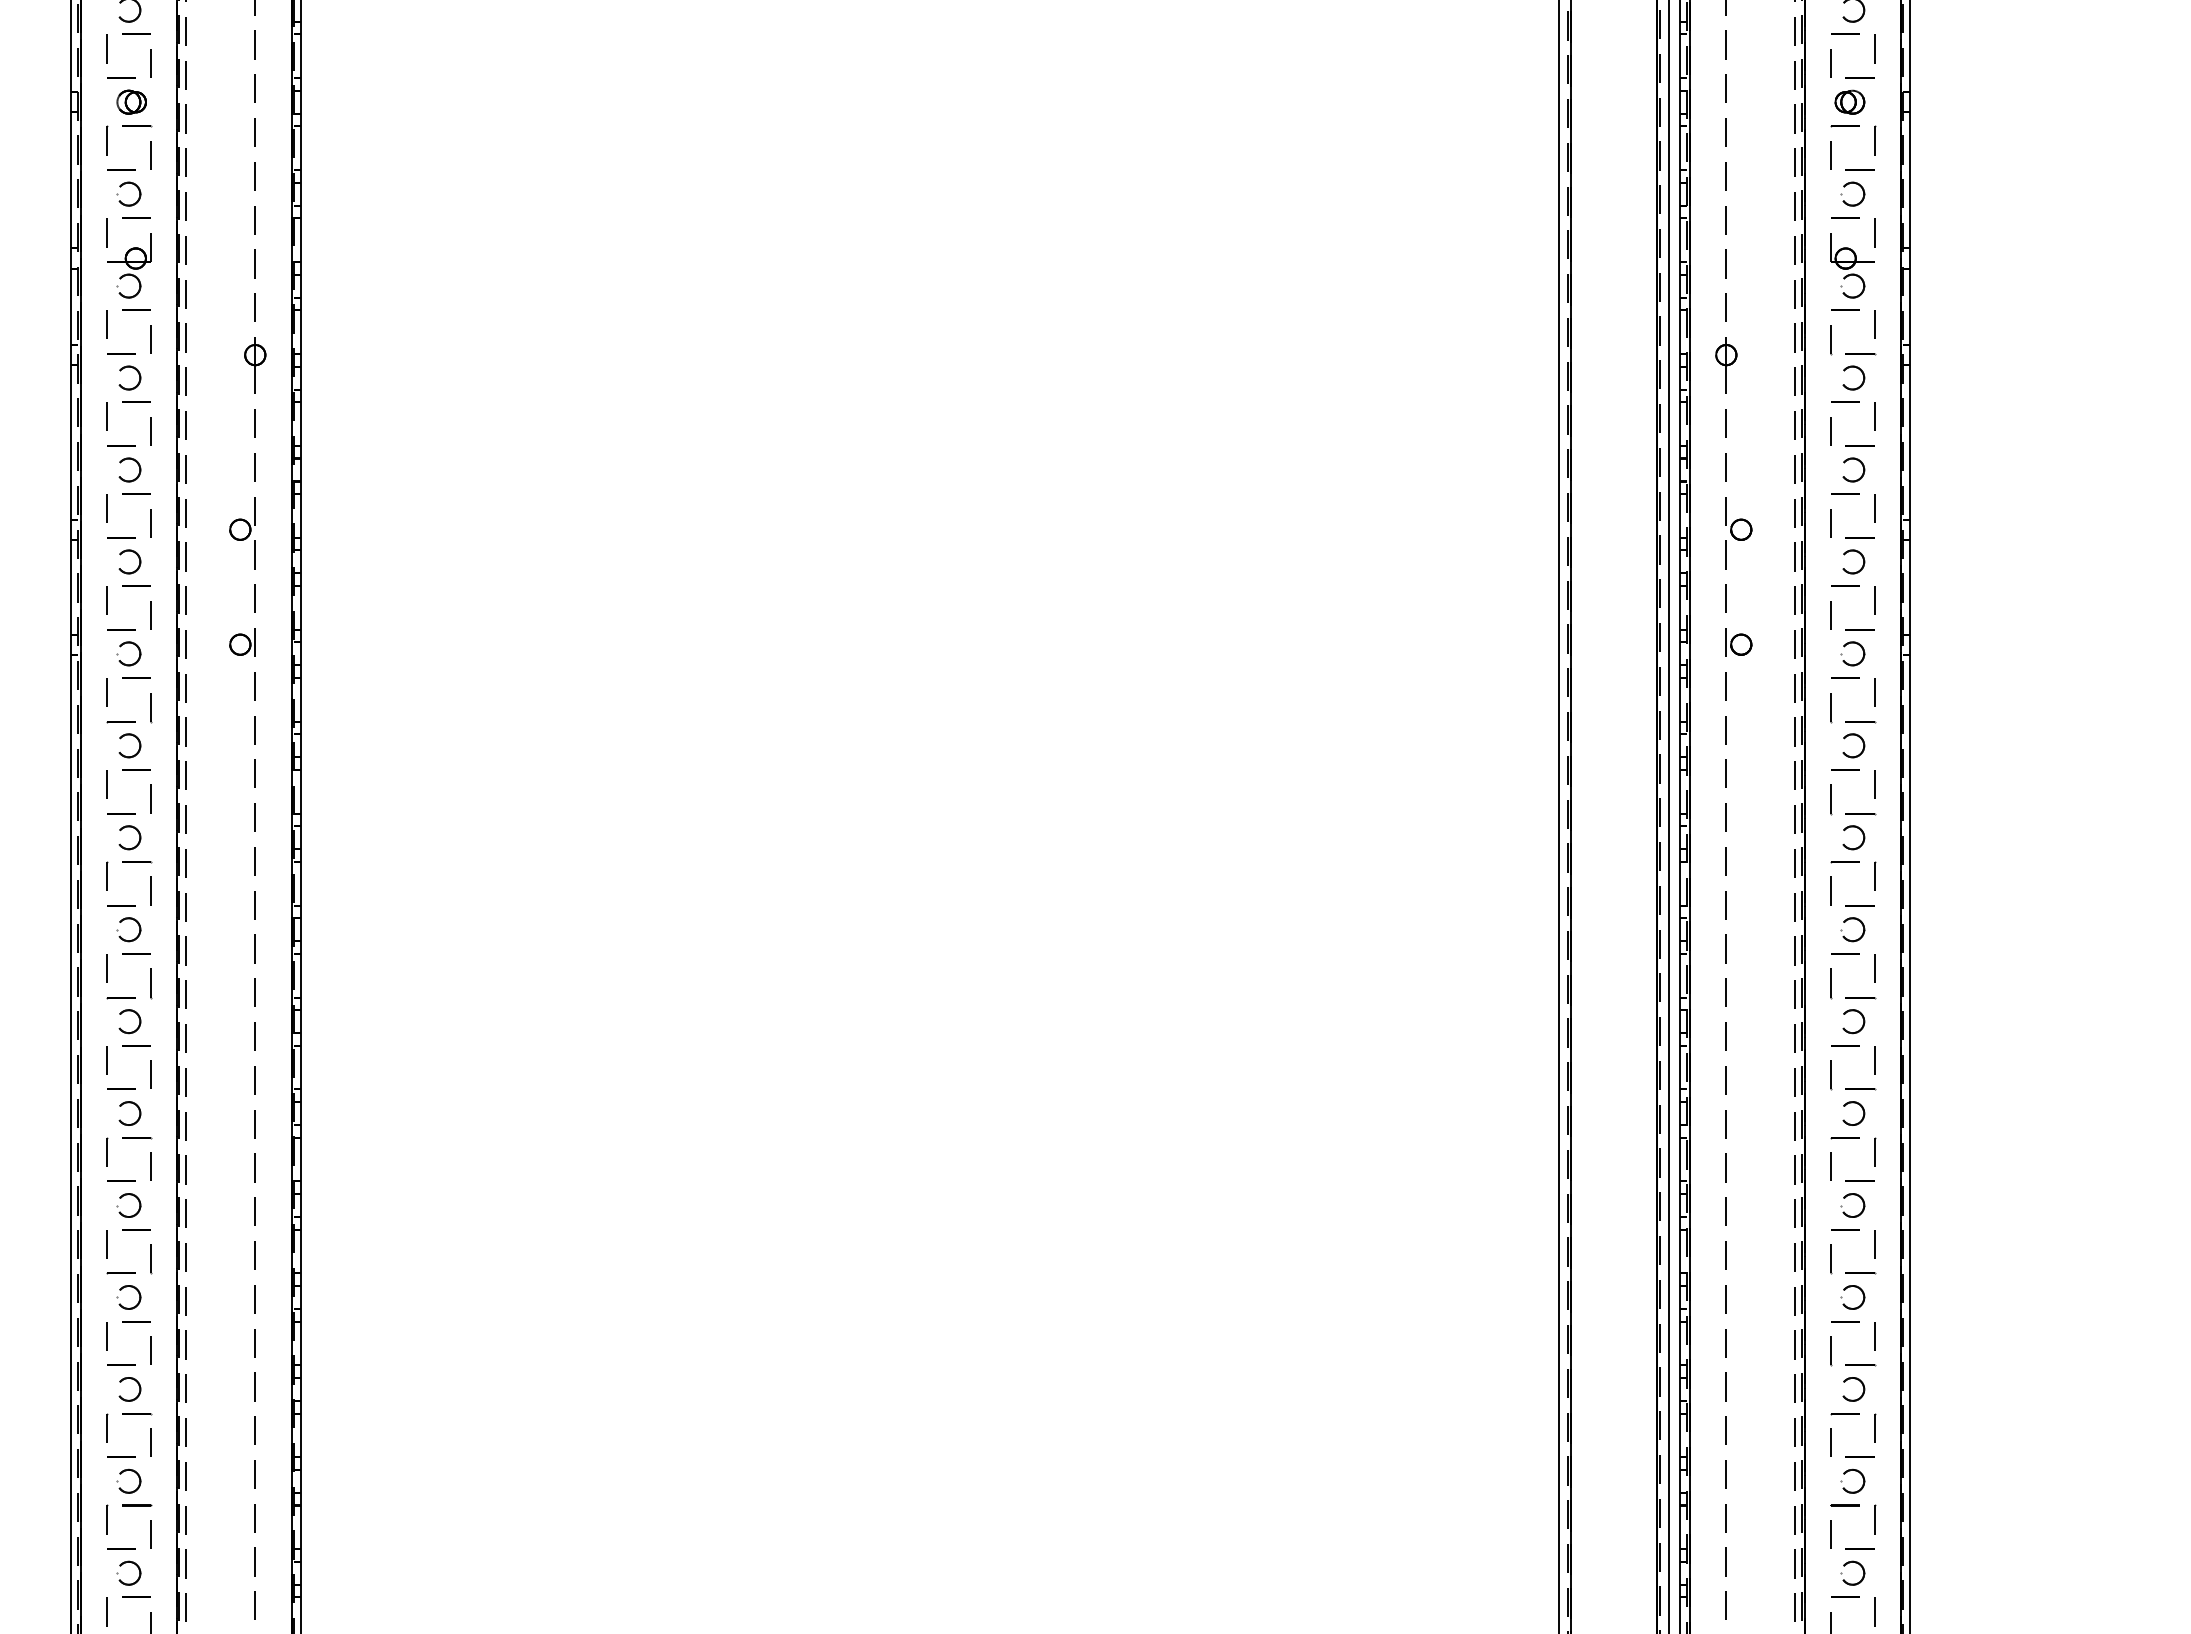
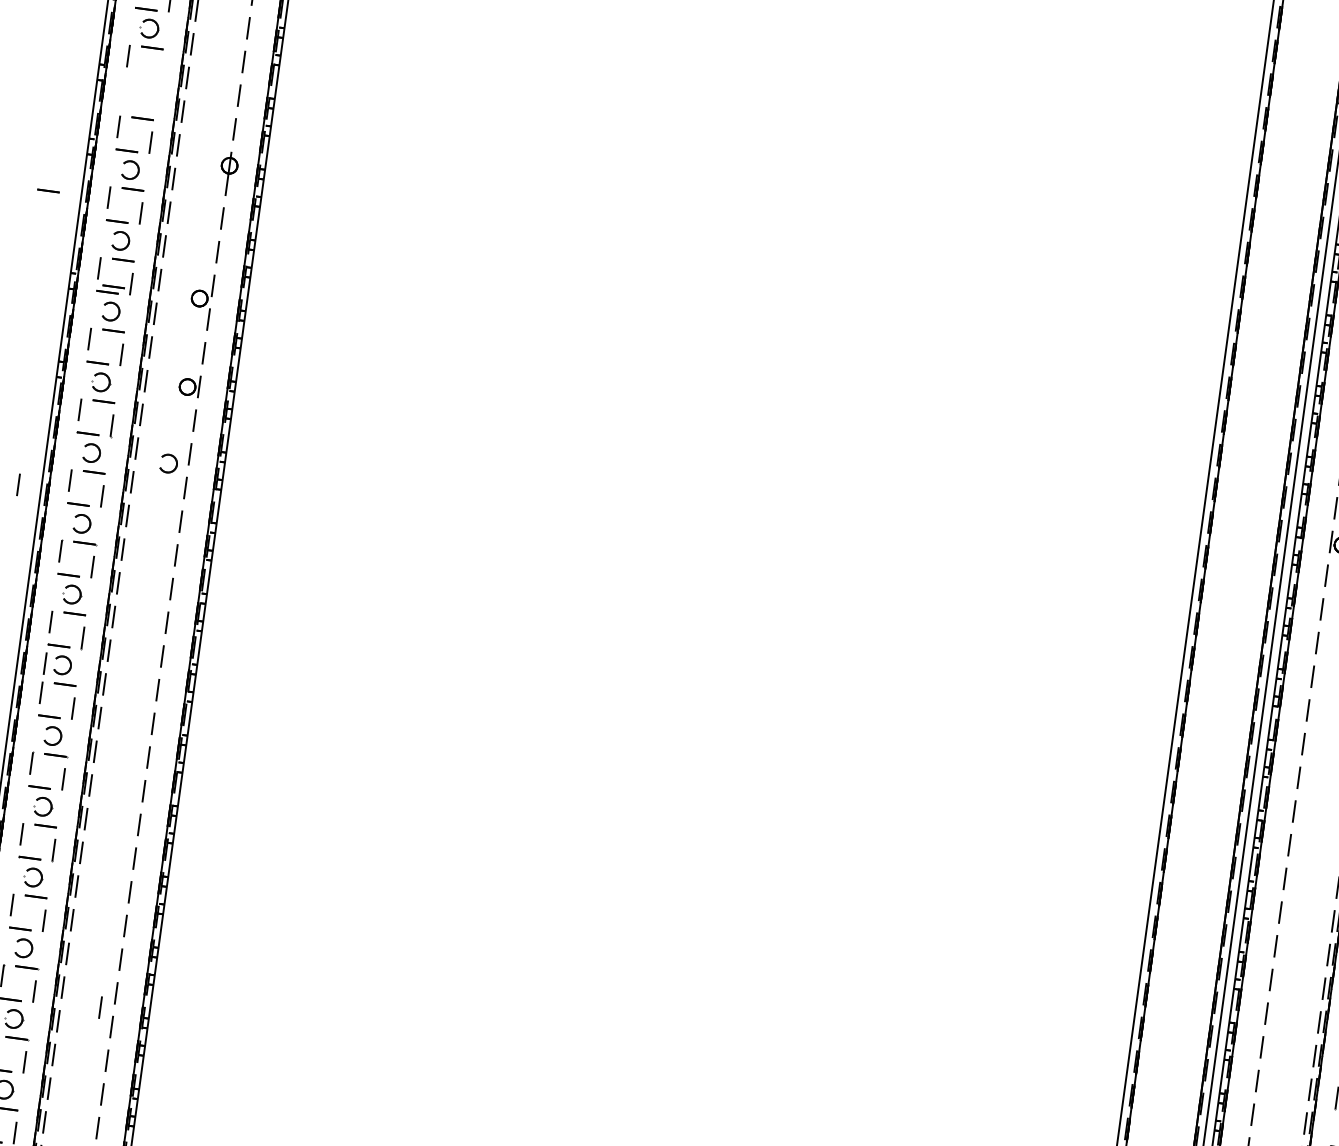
part: (129, 265) -> (142, 83), removed
line: (28, 418) -> (48, 190), added
line: (128, 529) -> (113, 286), added
part: (234, 737) -> (173, 457), added
line: (41, 798) -> (18, 484), added
line: (106, 1022) -> (44, 663), added
line: (237, 1451) -> (100, 1007), added

